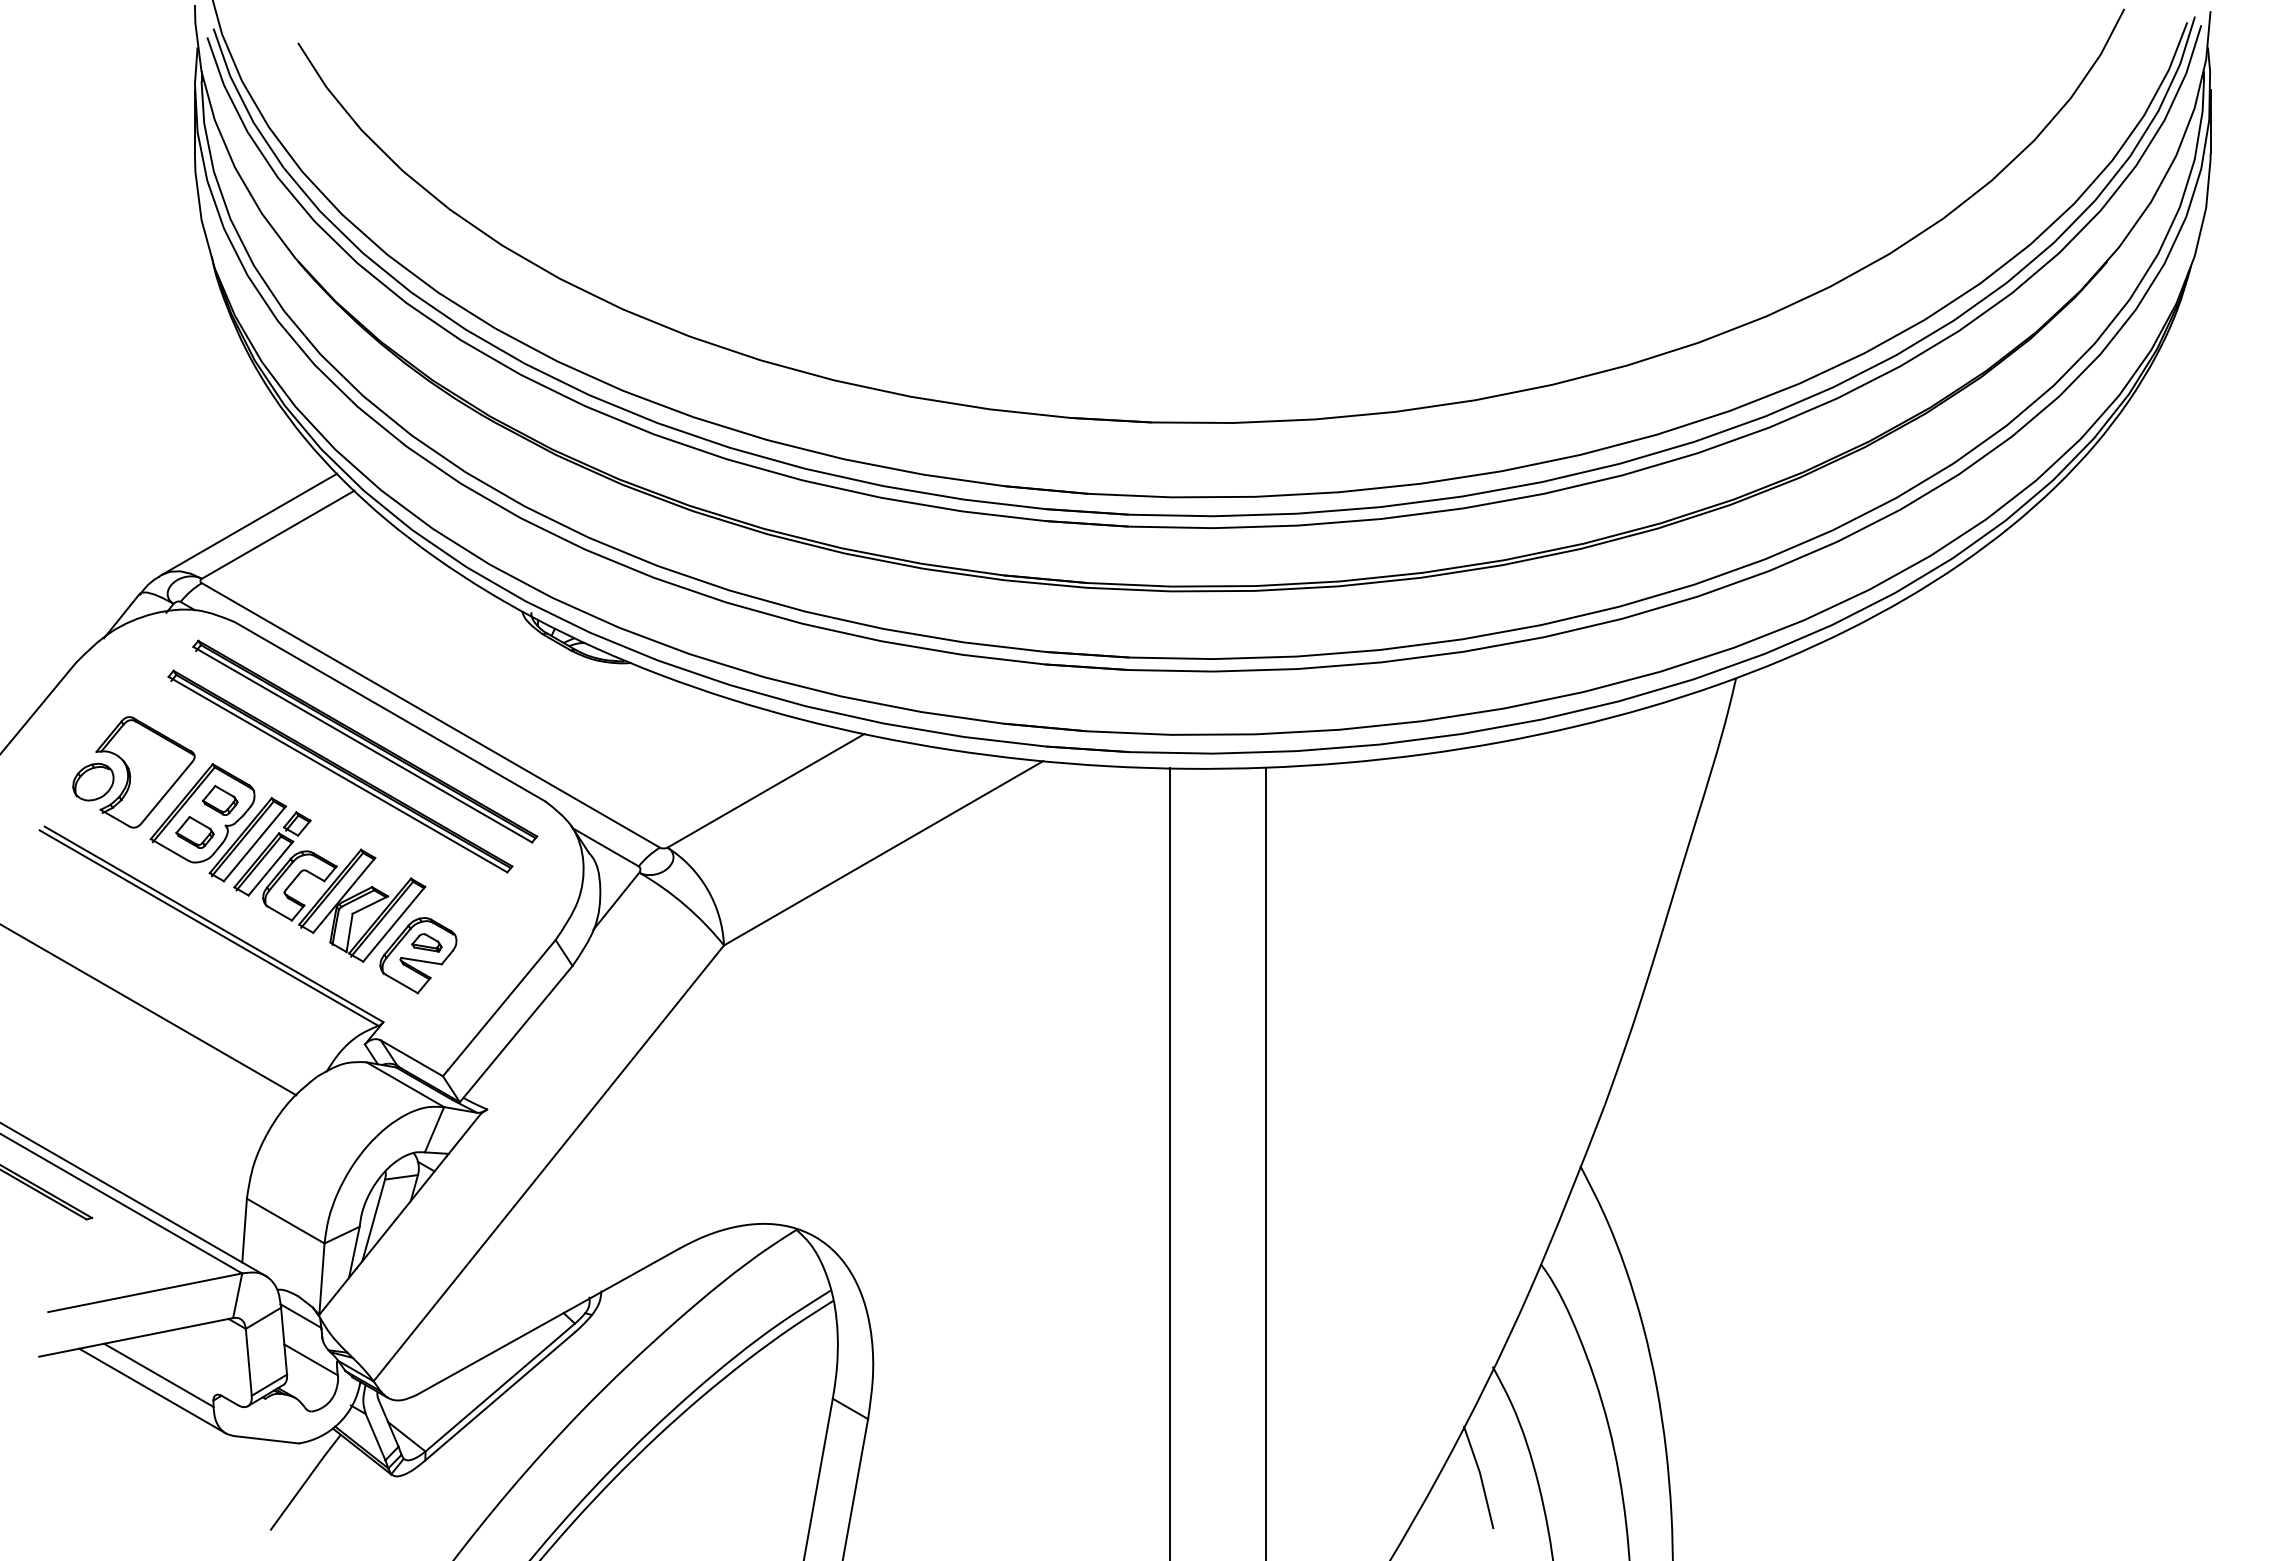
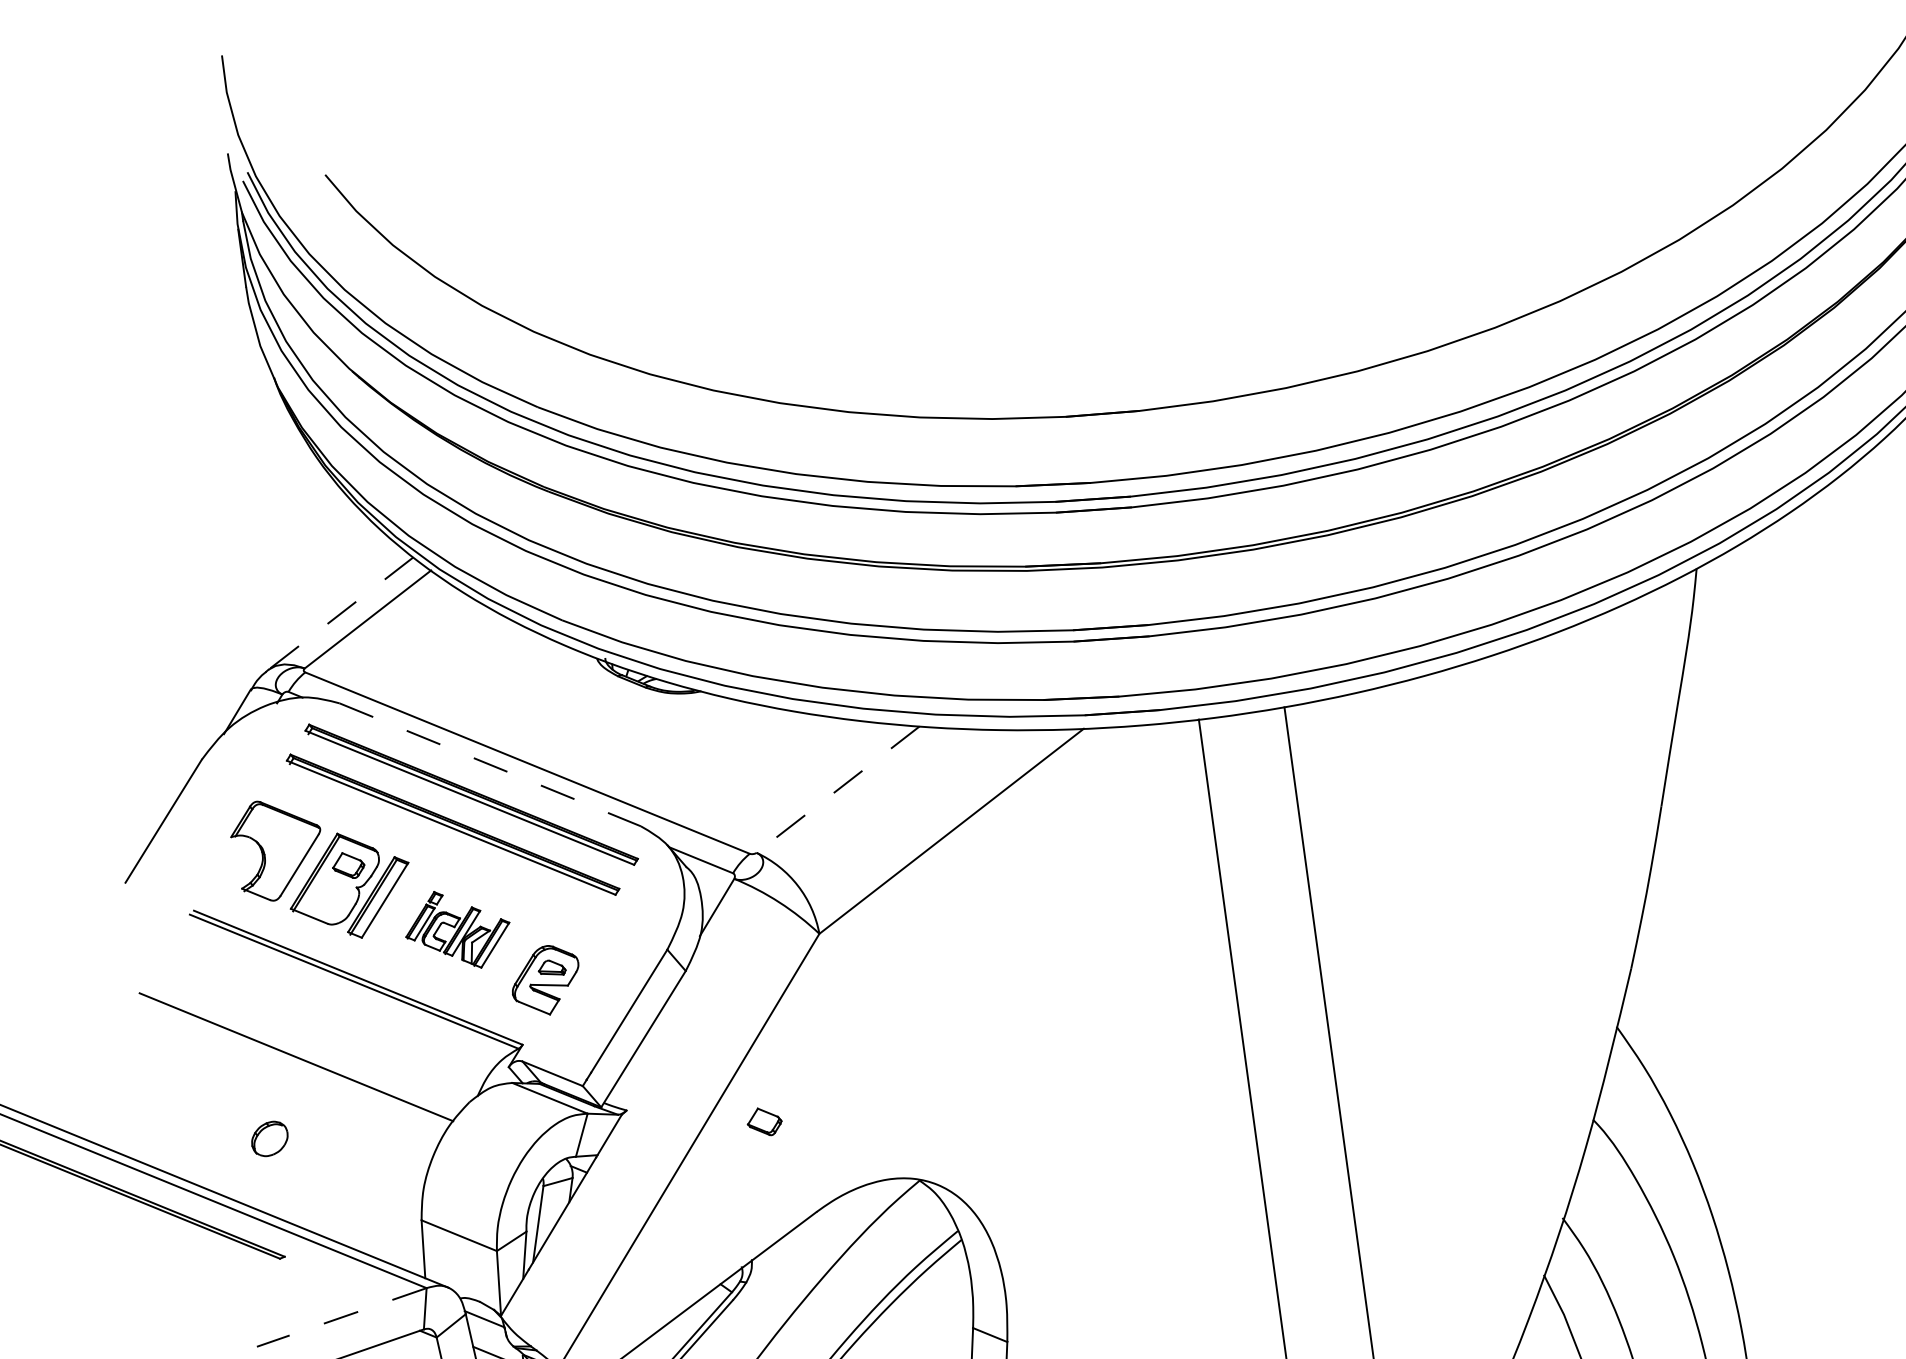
line: (249, 524) -> (340, 613), solid -> dashed
line: (390, 711) -> (490, 764), solid -> dashed
part: (93, 781) -> (269, 1138), moved
line: (766, 790) -> (838, 789), solid -> dashed
part: (194, 831) -> (763, 1121), moved
part: (329, 886) -> (457, 929), size x0.6
line: (145, 1292) -> (341, 1317), solid -> dashed

